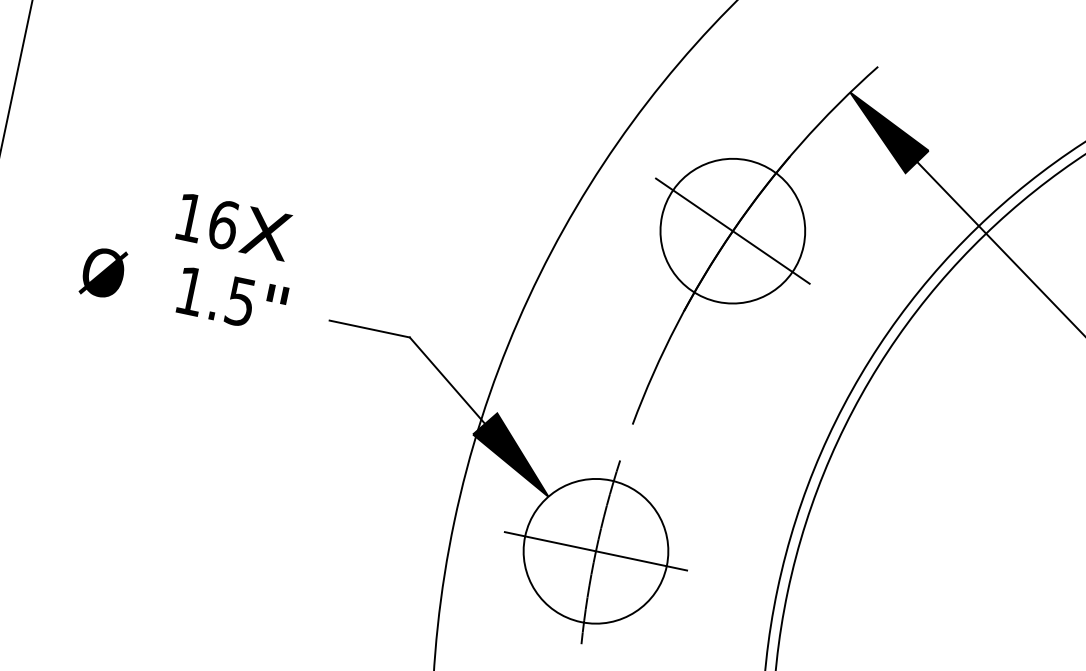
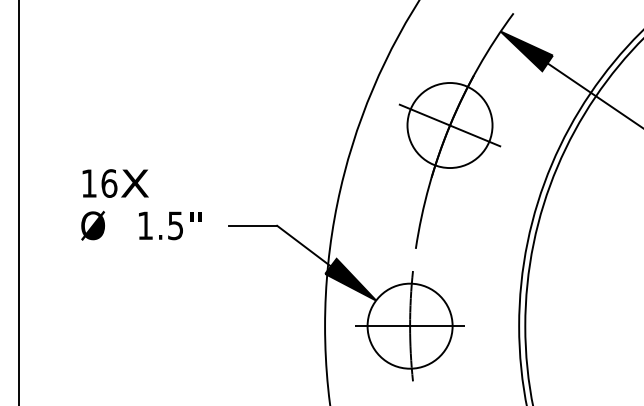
text: (233, 226) -> (115, 183), moved

